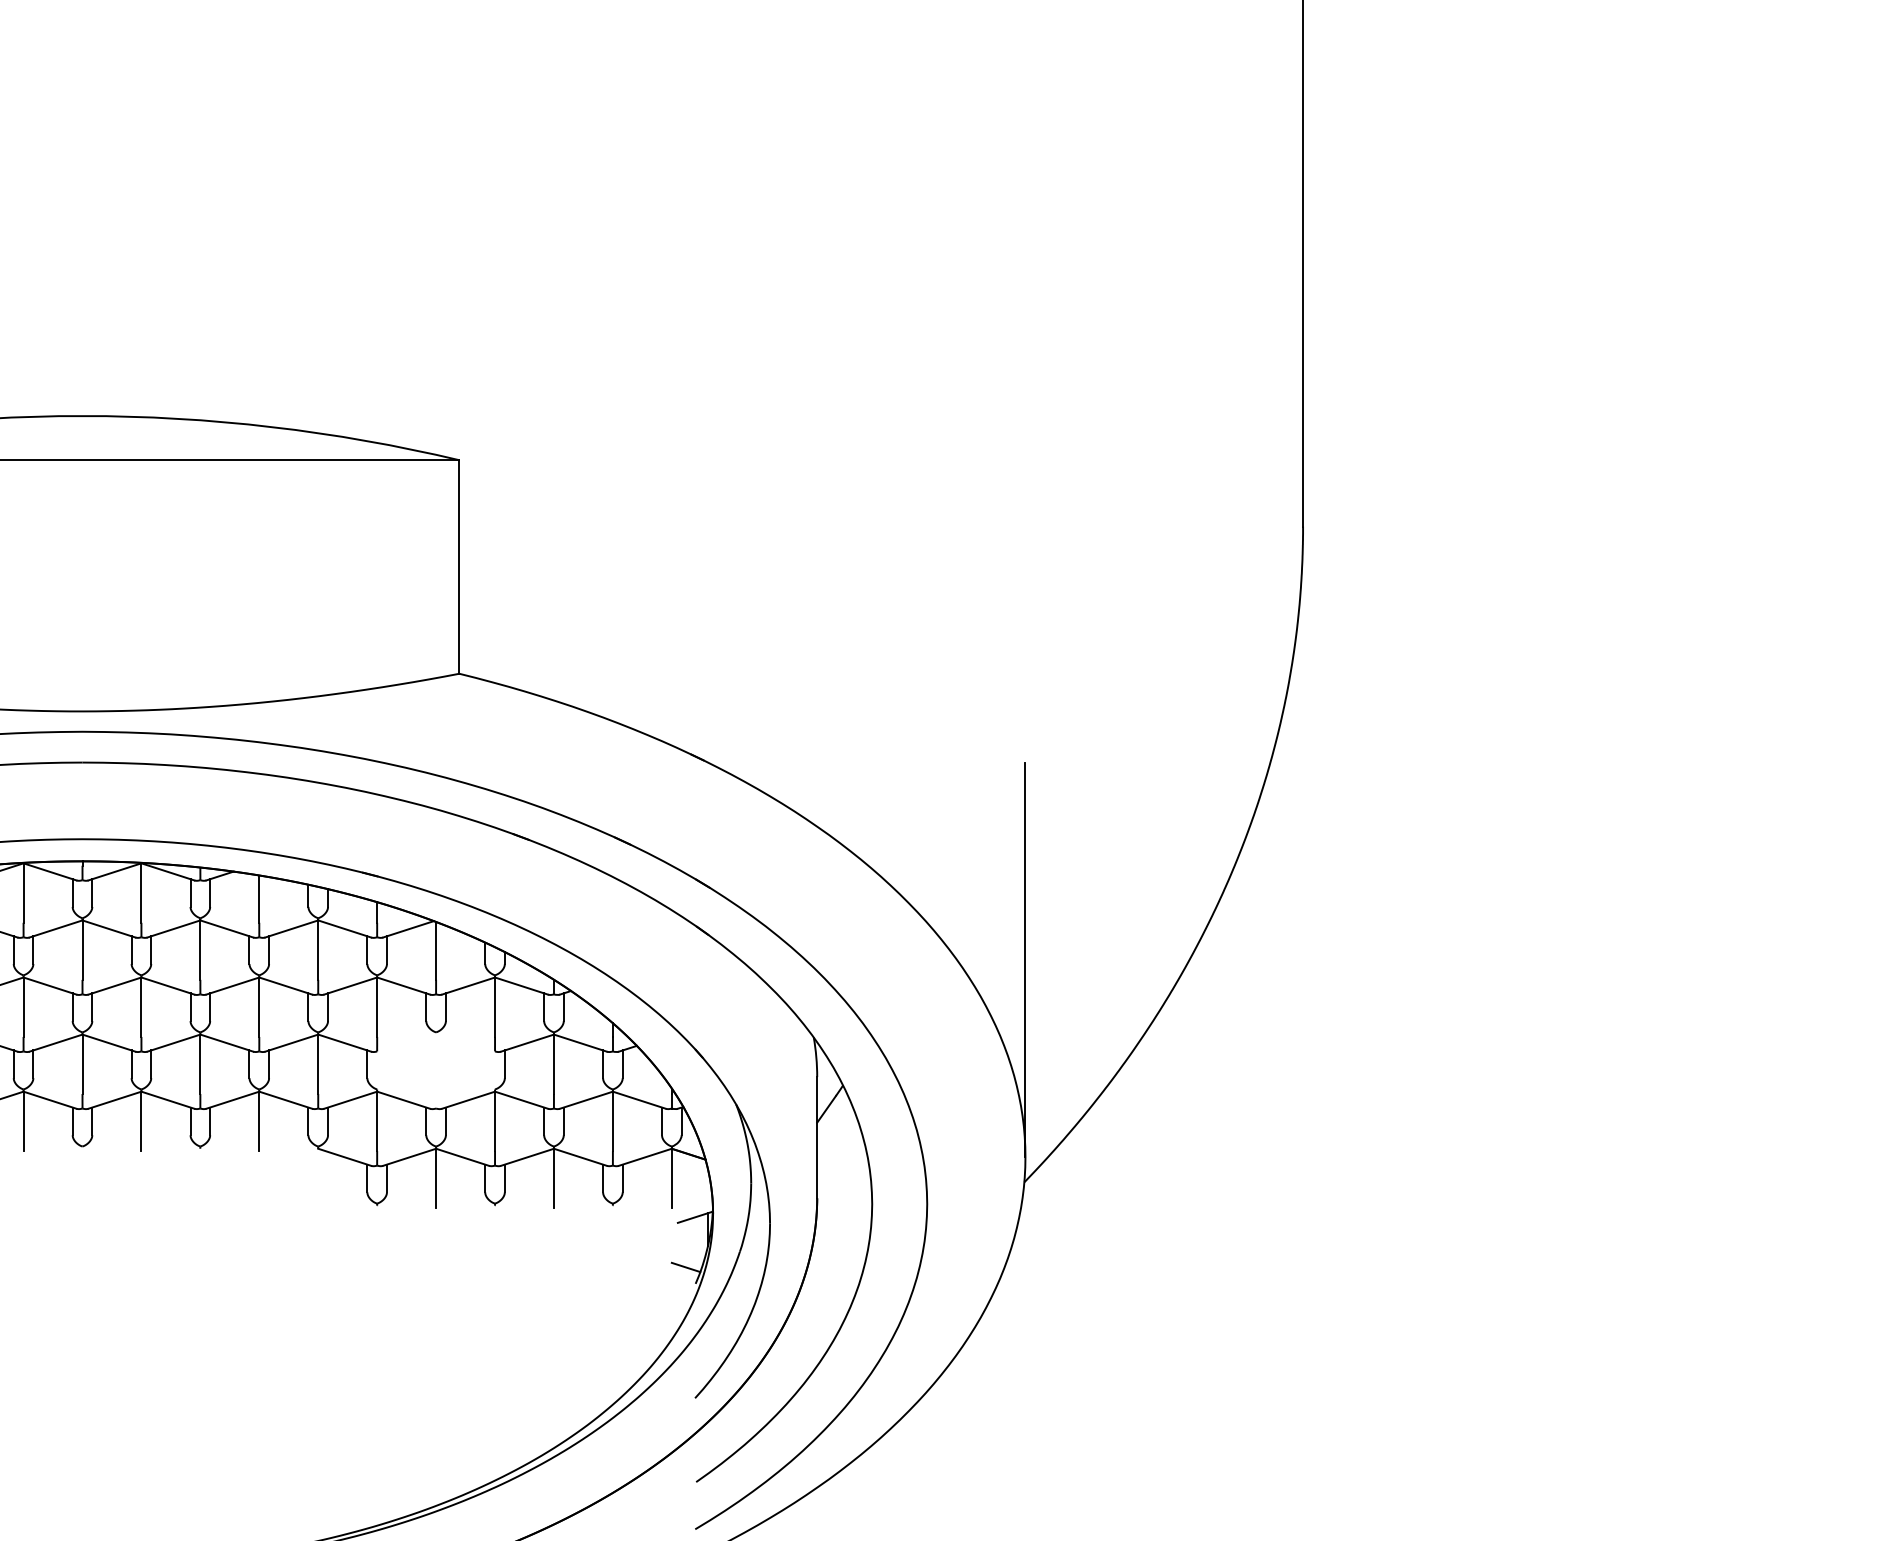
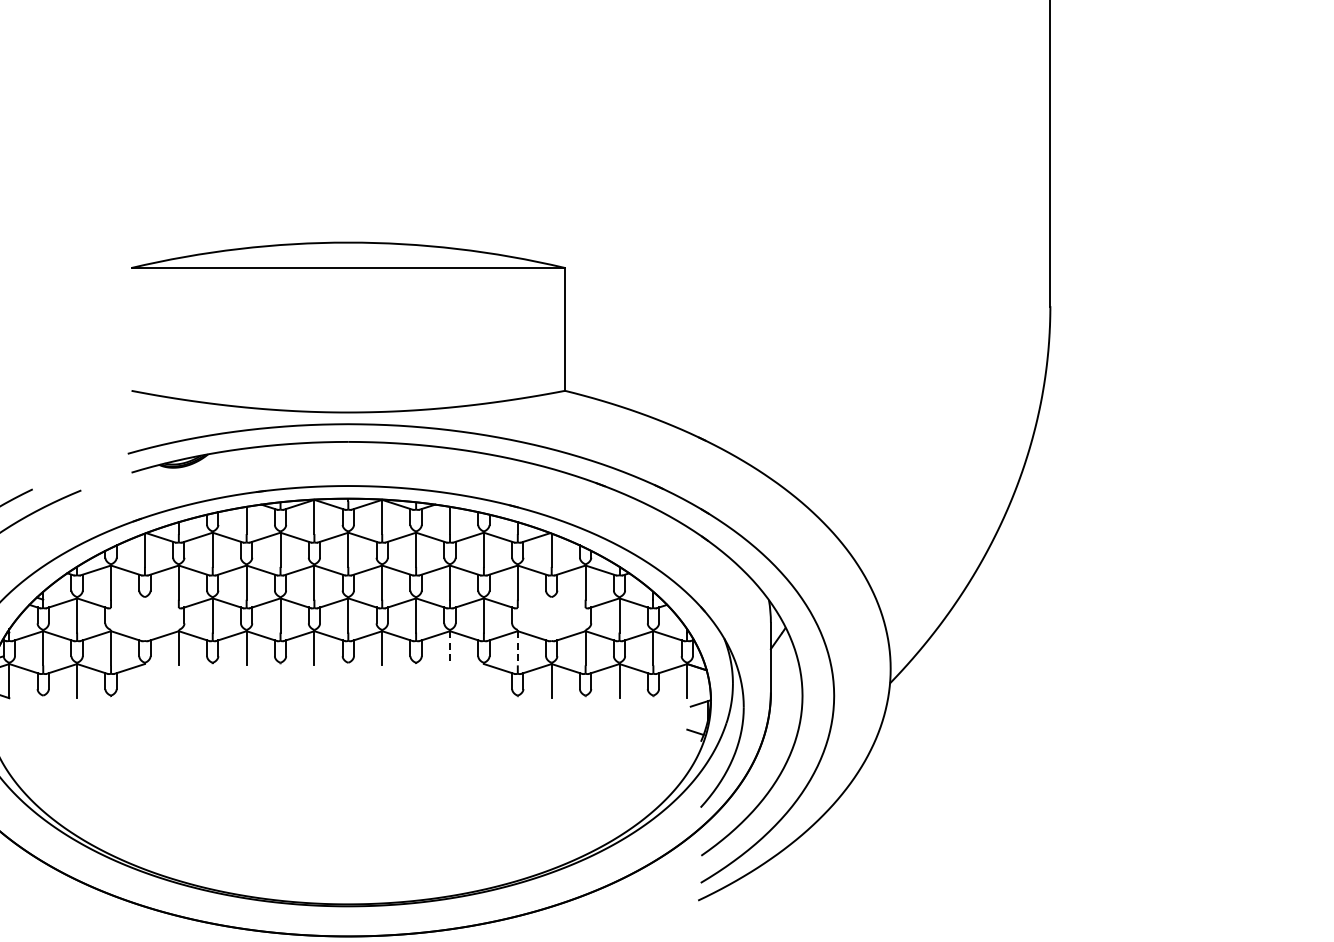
line: (1025, 960) -> (890, 555), removed
line: (260, 1121) -> (450, 648), solid -> dashed
line: (376, 1121) -> (517, 648), solid -> dashed

